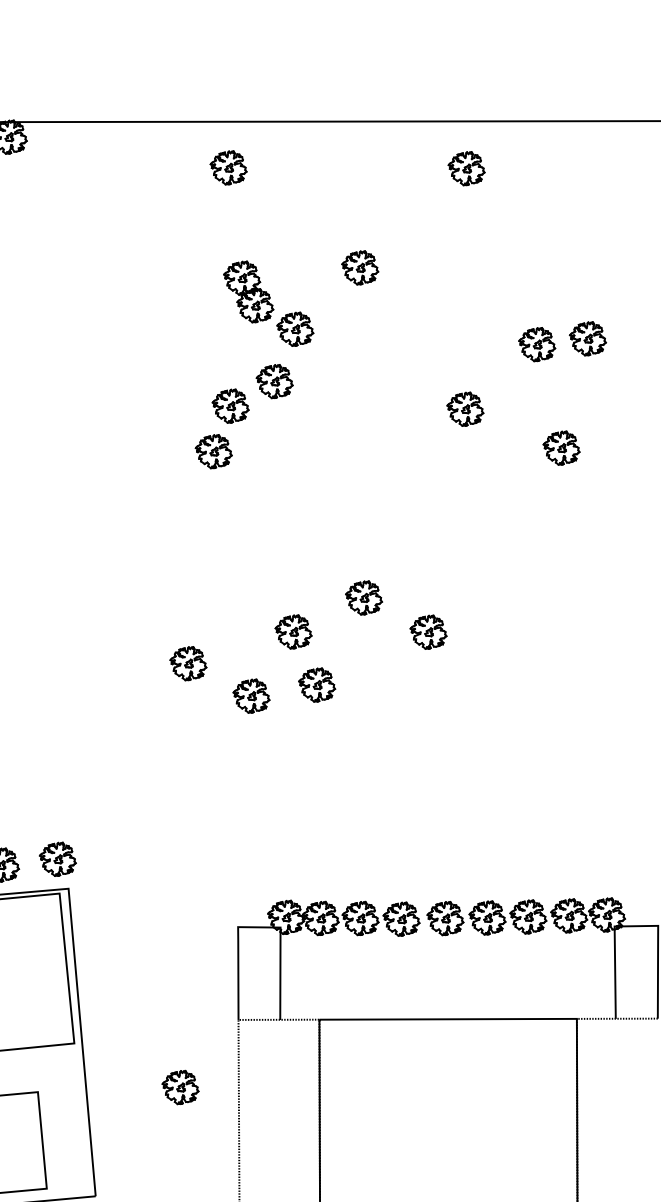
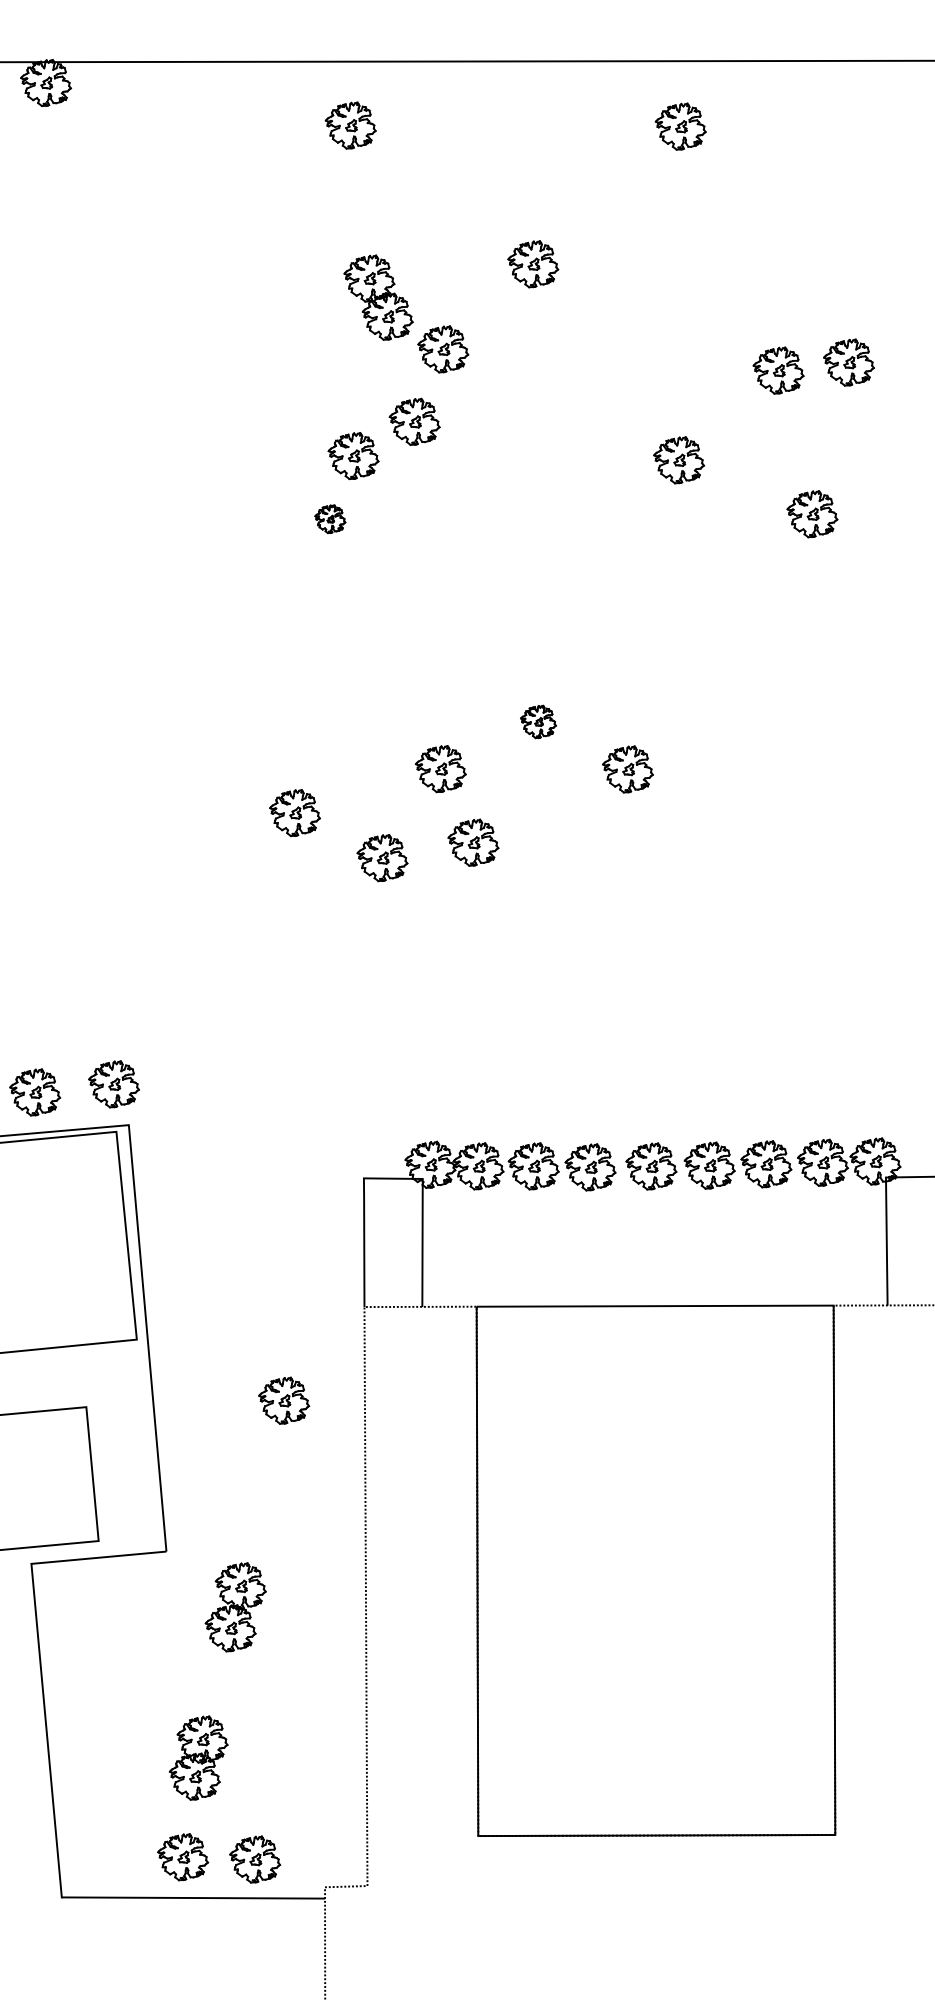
part: (214, 451) -> (330, 519), size x0.6
part: (364, 597) -> (538, 721), size x0.7

